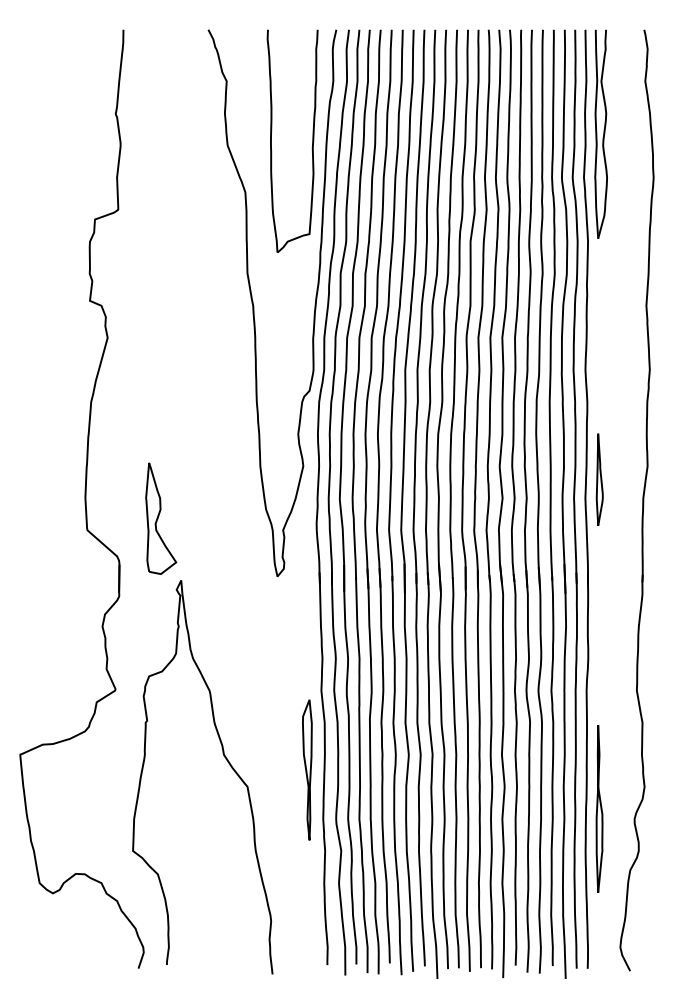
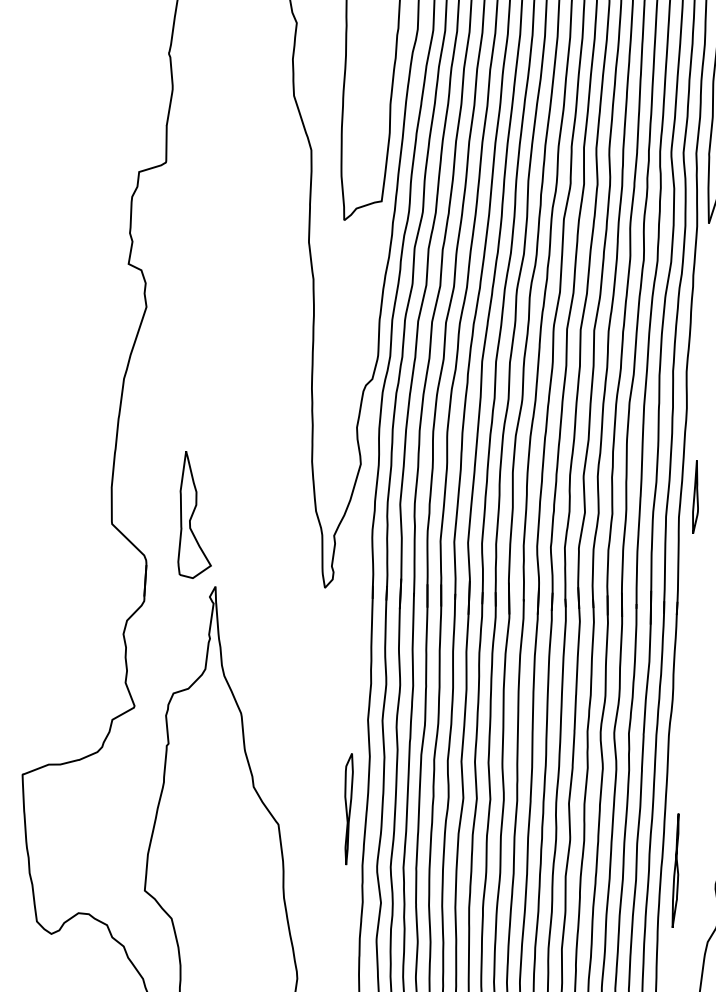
part: (599, 479) -> (696, 496), size x0.7
part: (307, 769) -> (347, 808), size x0.7
part: (599, 808) -> (676, 870), size x0.6

